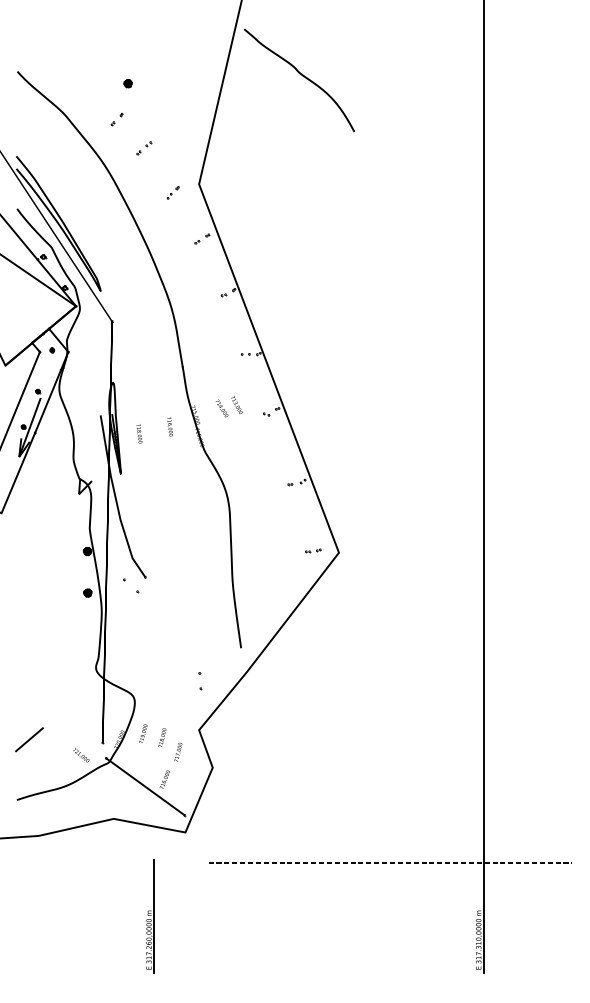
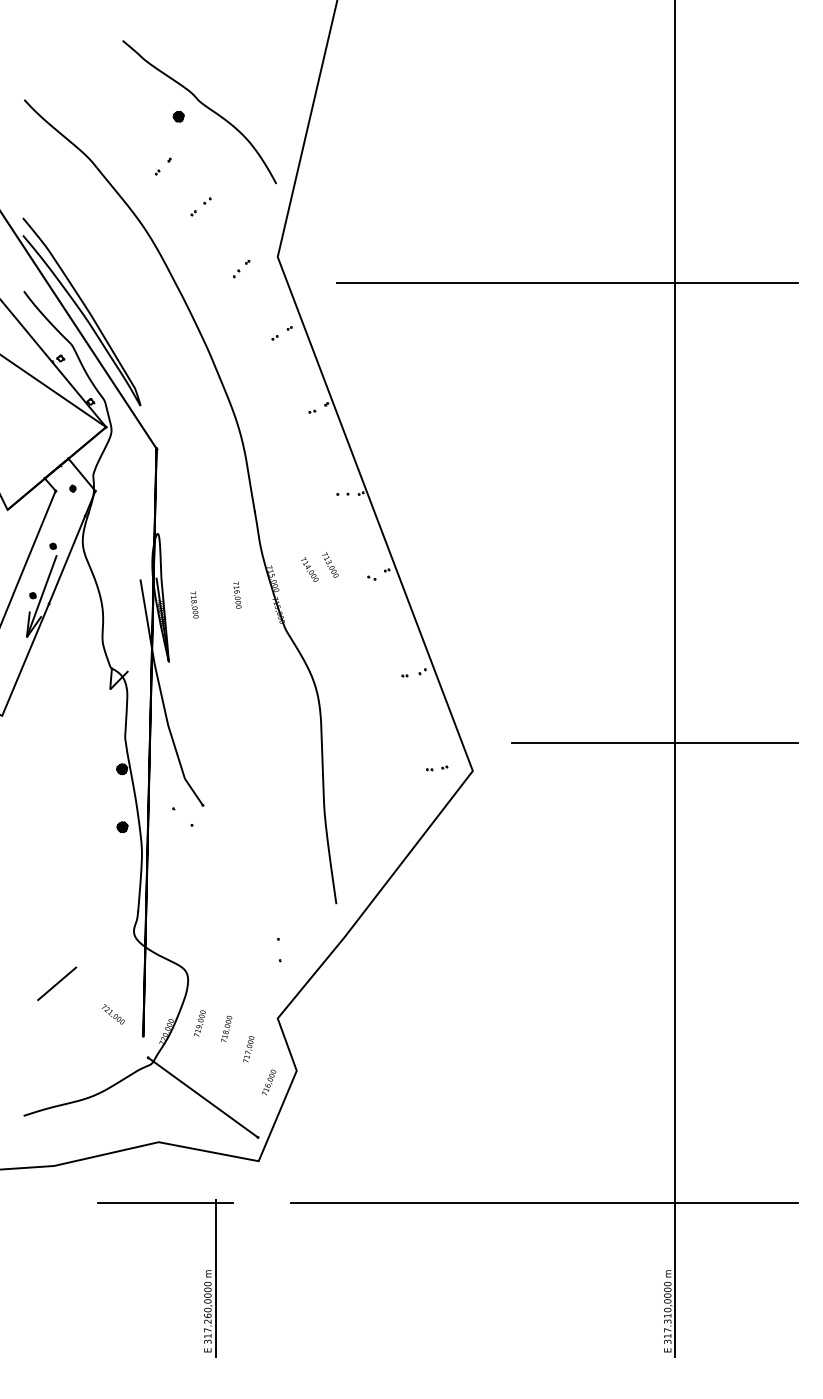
curve: (302, 76) -> (204, 106), moved
line: (406, 203) -> (567, 283), added
line: (469, 533) -> (654, 743), added
line: (29, 739) -> (57, 983), moved
text: (80, 755) -> (112, 1014), moved
text: (164, 779) -> (268, 1082), moved
line: (118, 862) -> (165, 1203), added
line: (390, 862) -> (544, 1203), dashed -> solid

